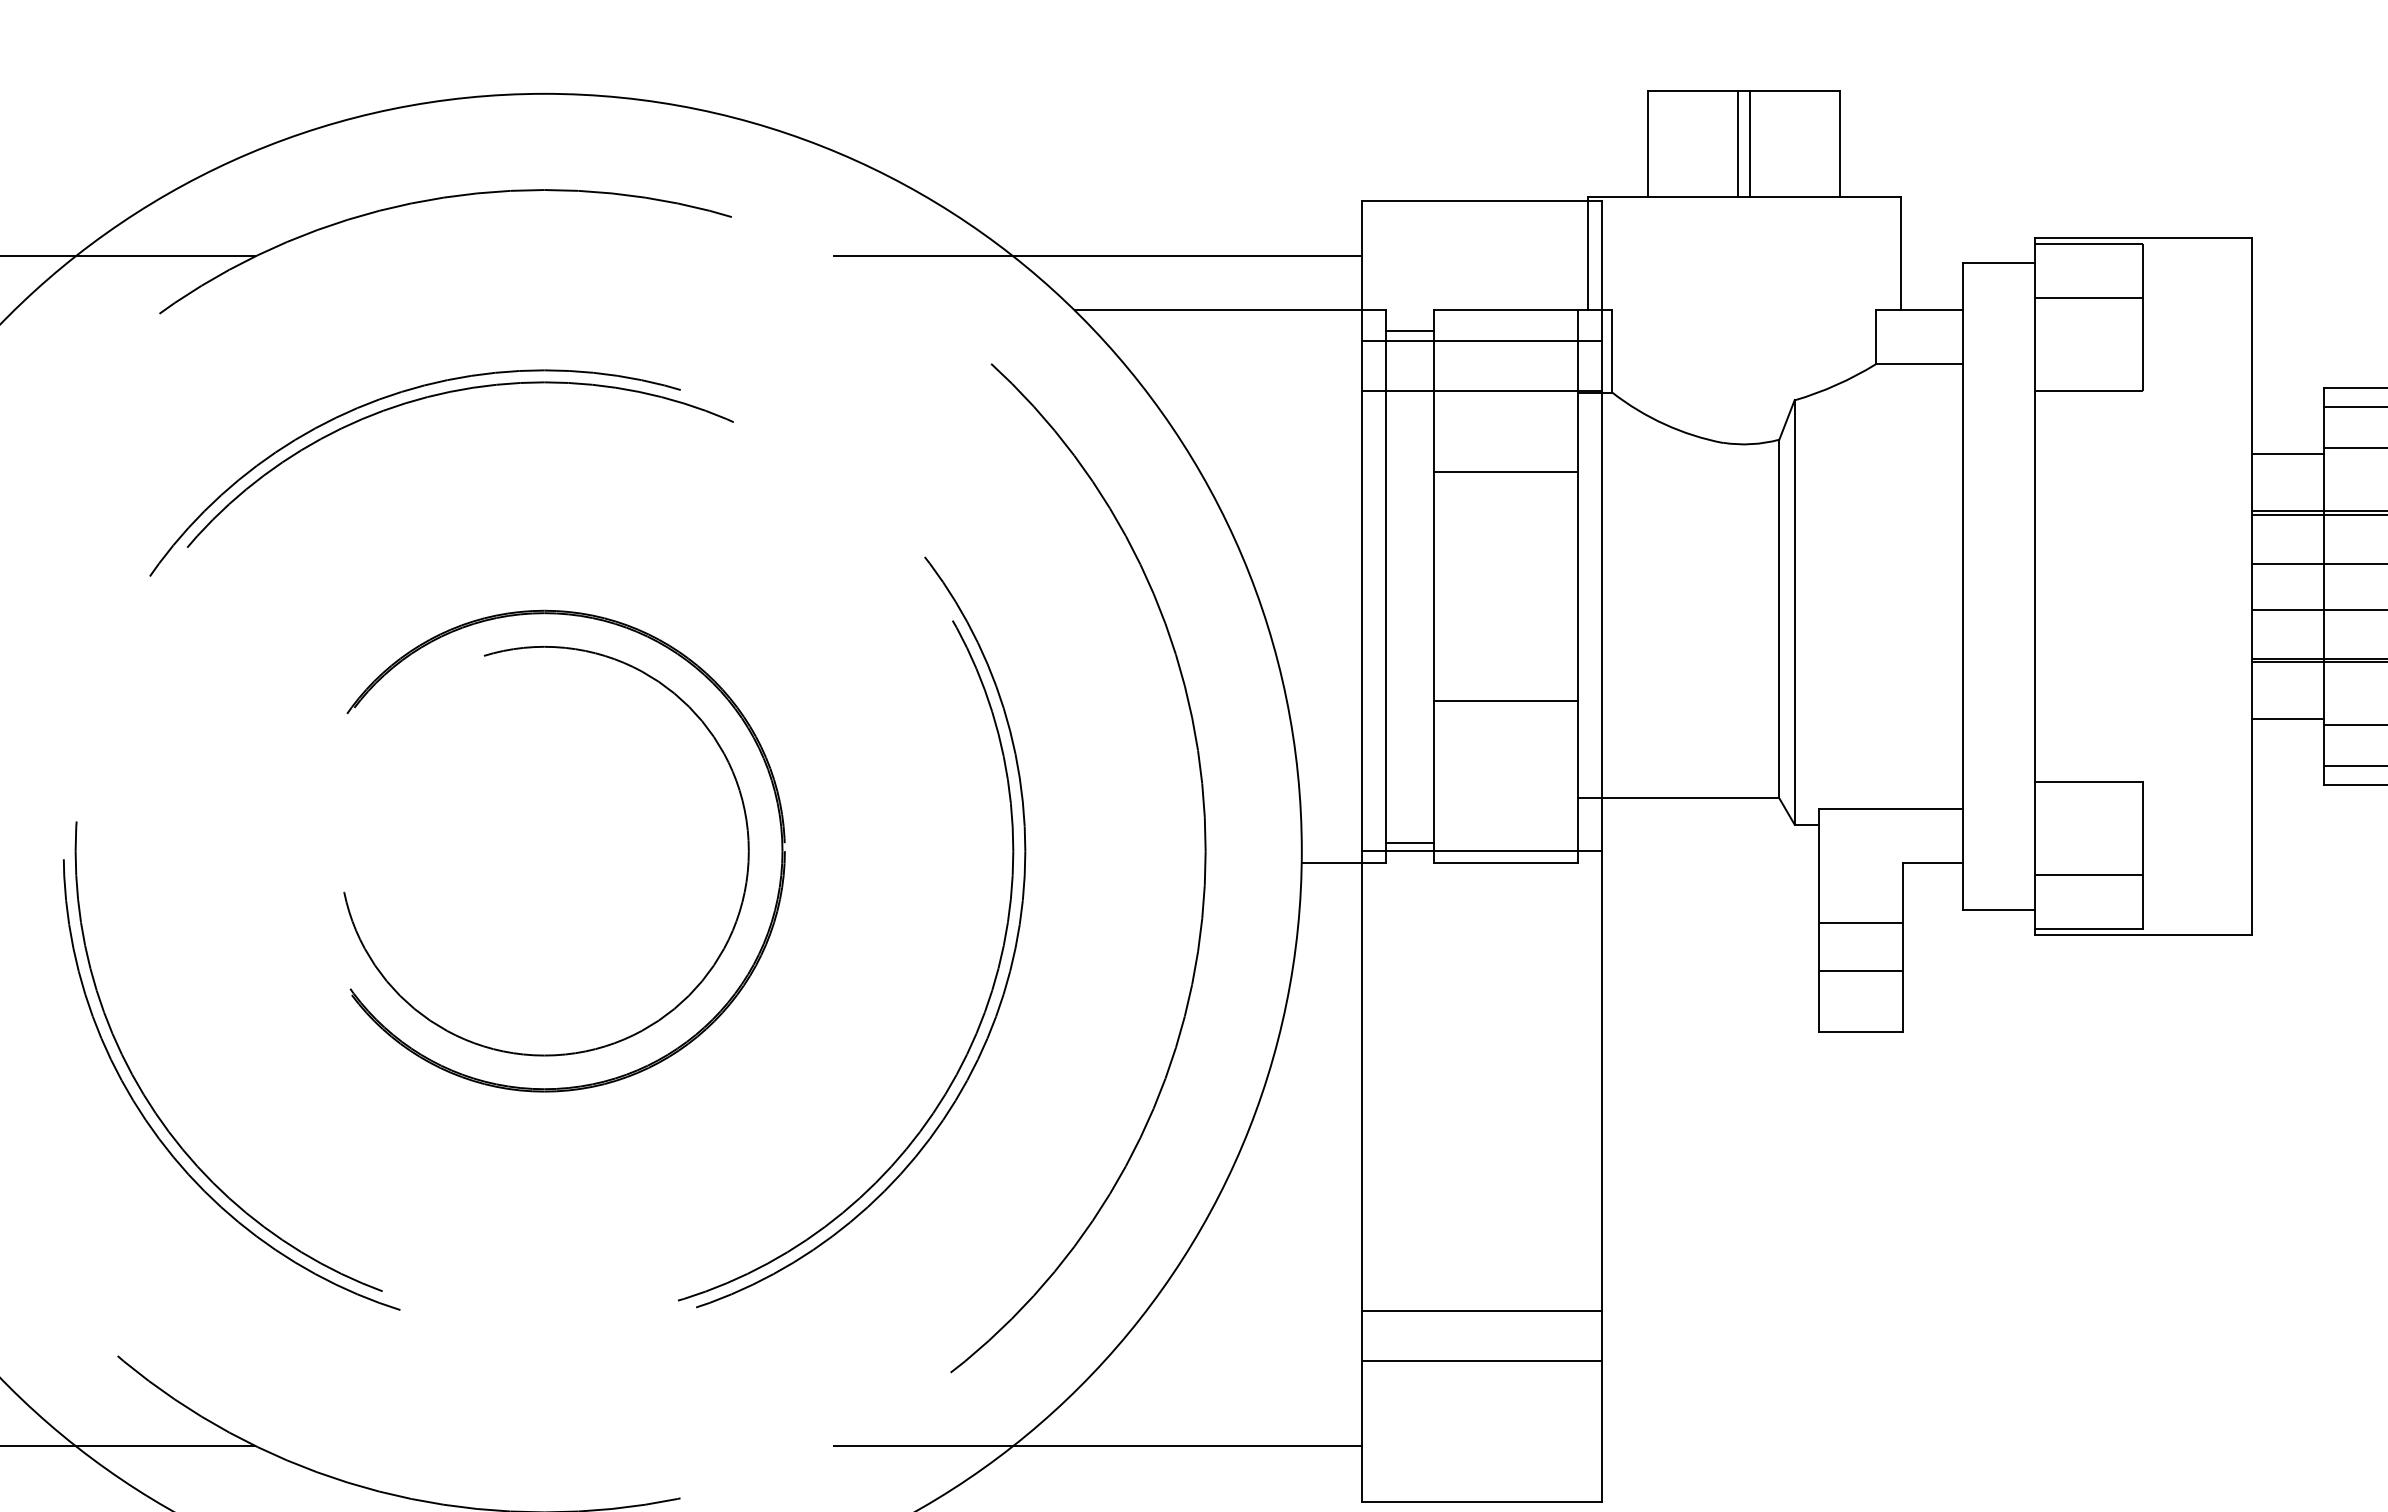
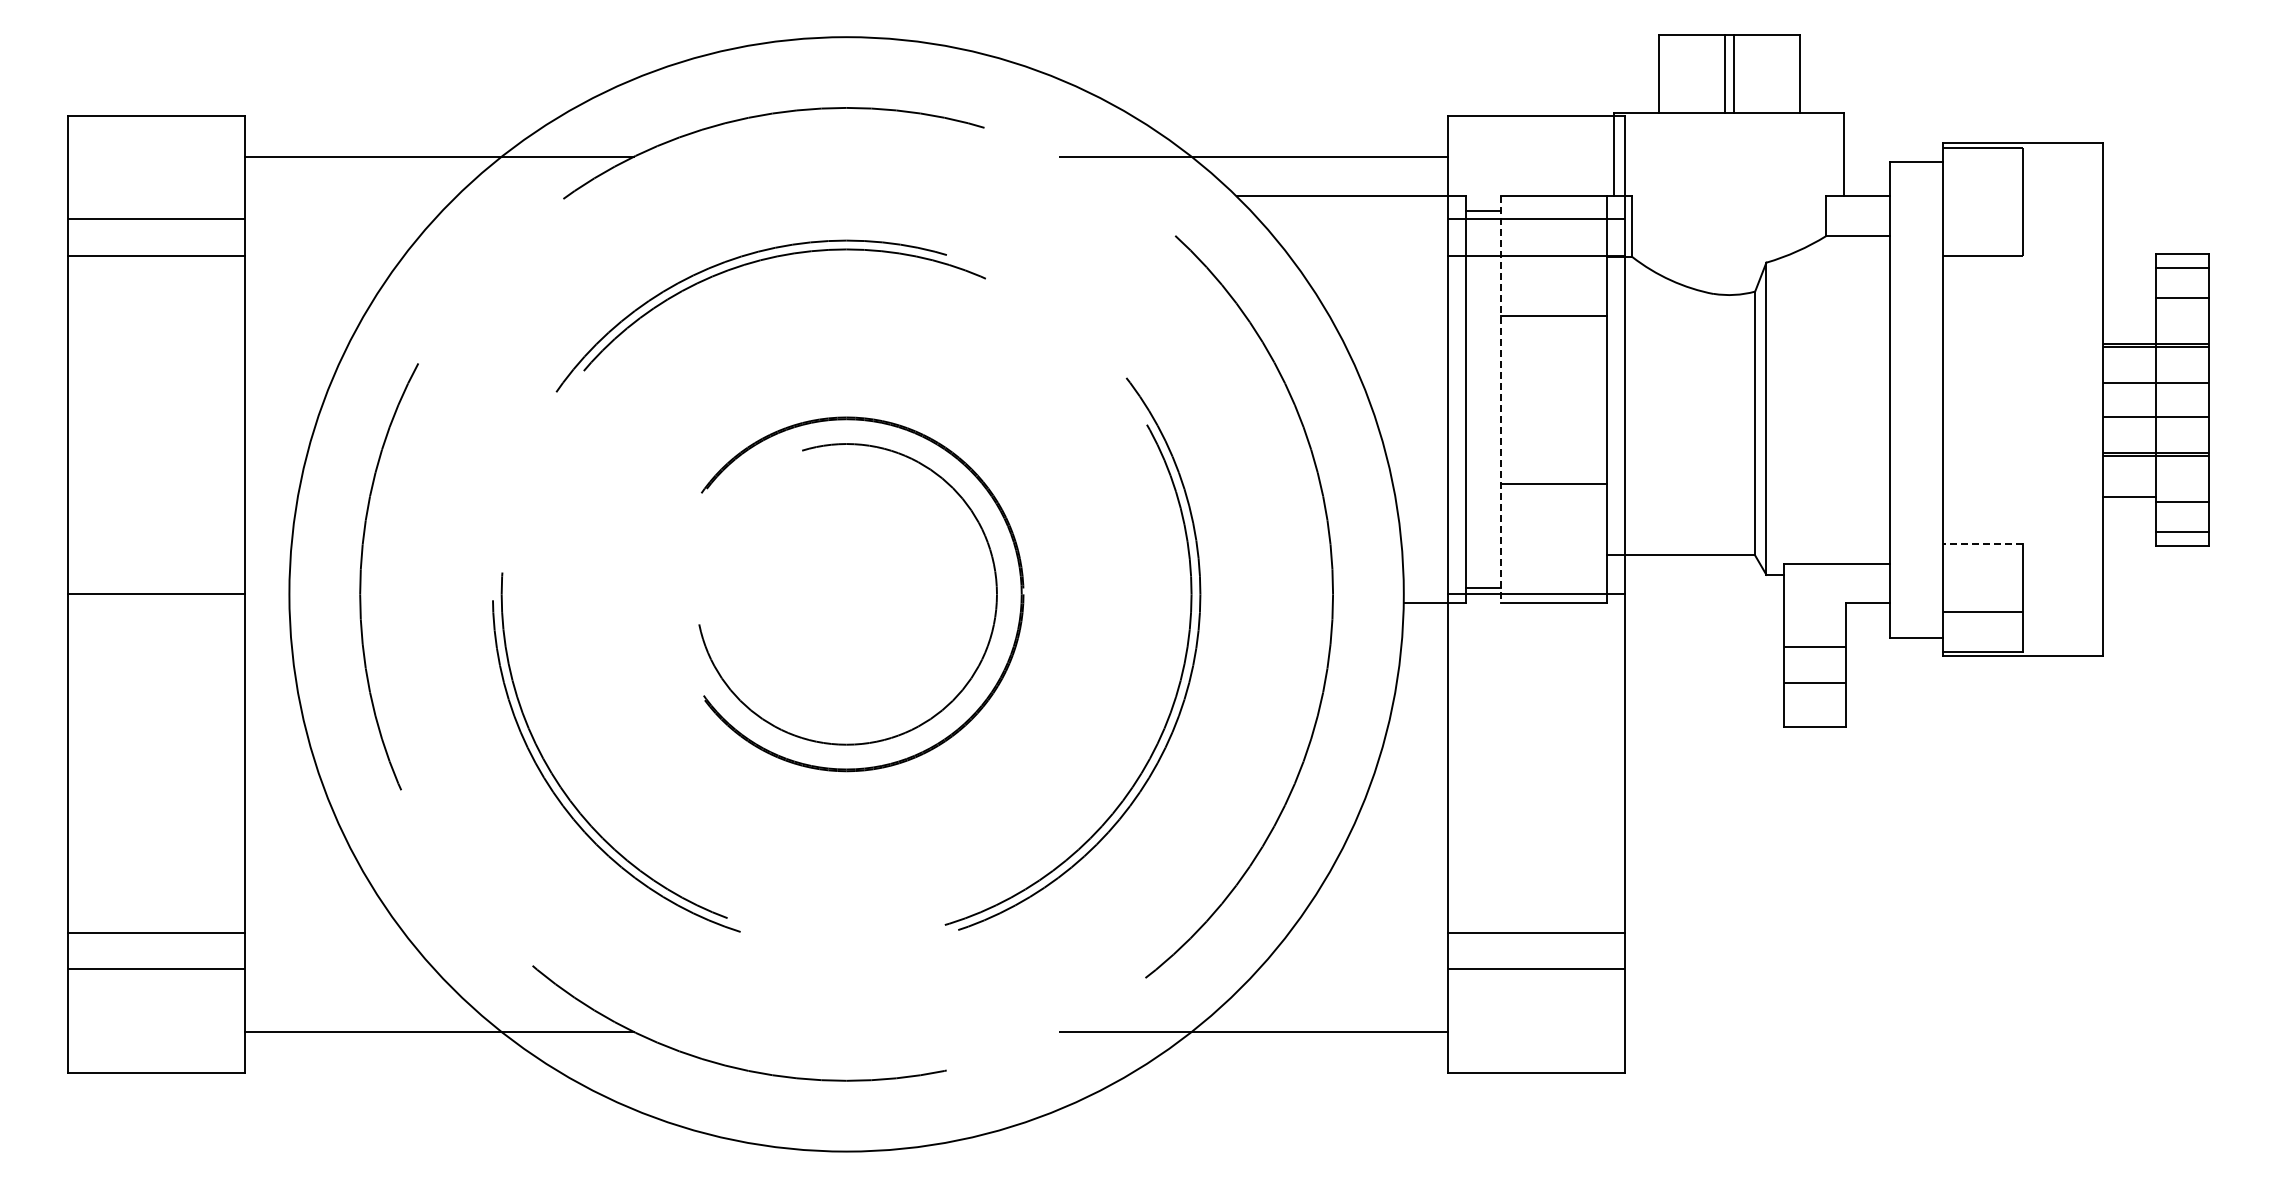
line: (2088, 298) -> (1982, 187), removed
line: (2286, 454) -> (2128, 302), removed
line: (1434, 587) -> (1501, 400), solid -> dashed
line: (2089, 782) -> (1983, 543), solid -> dashed

